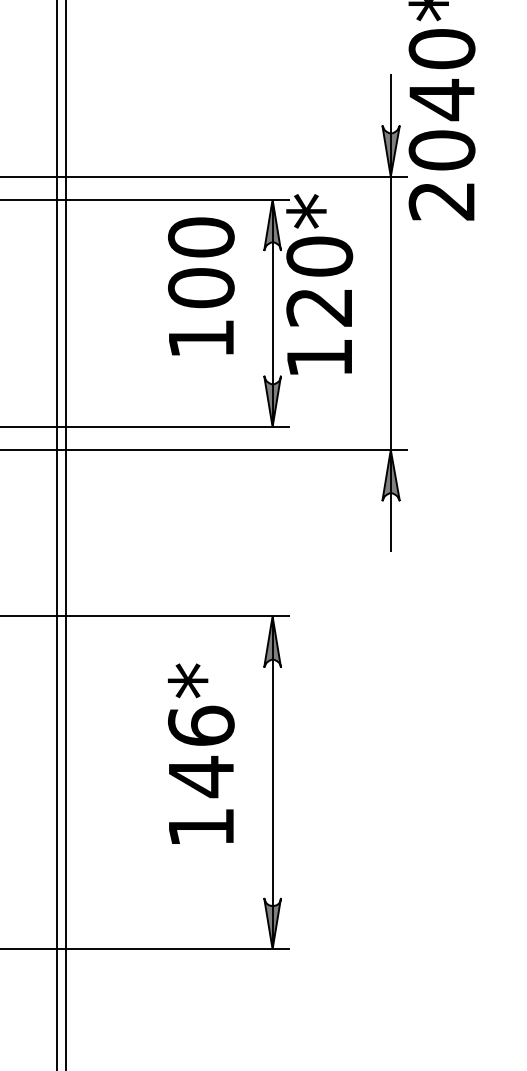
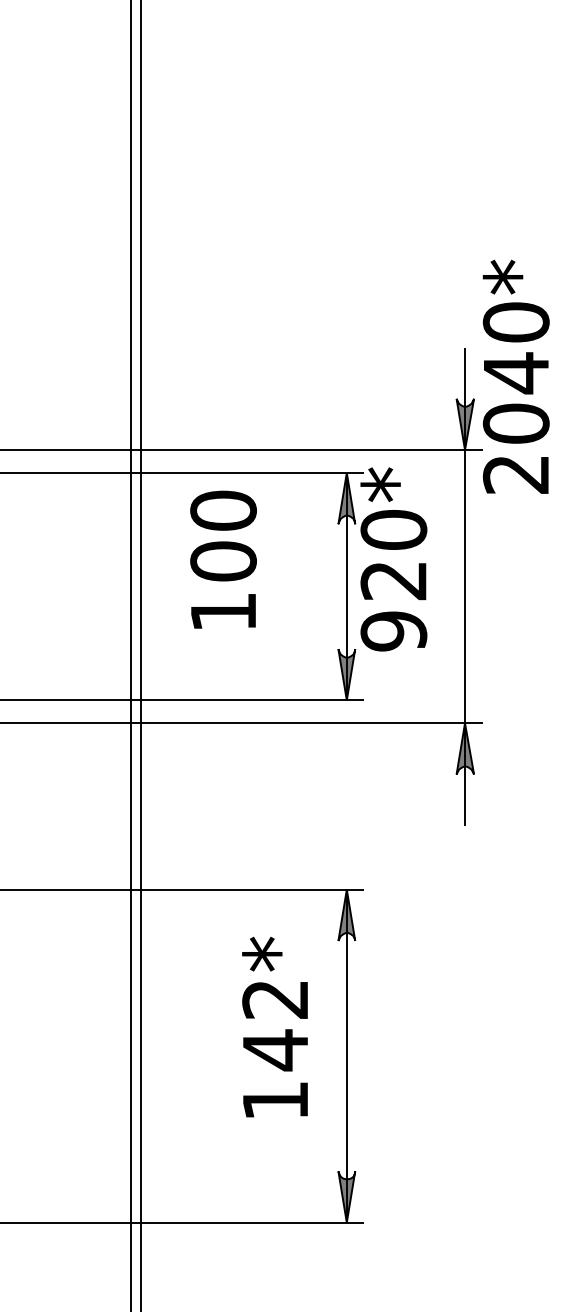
text: (201, 286) -> (223, 559), moved
text: (319, 358) -> (393, 631), 120* -> 920*
text: (201, 726) -> (275, 999), 146* -> 142*

